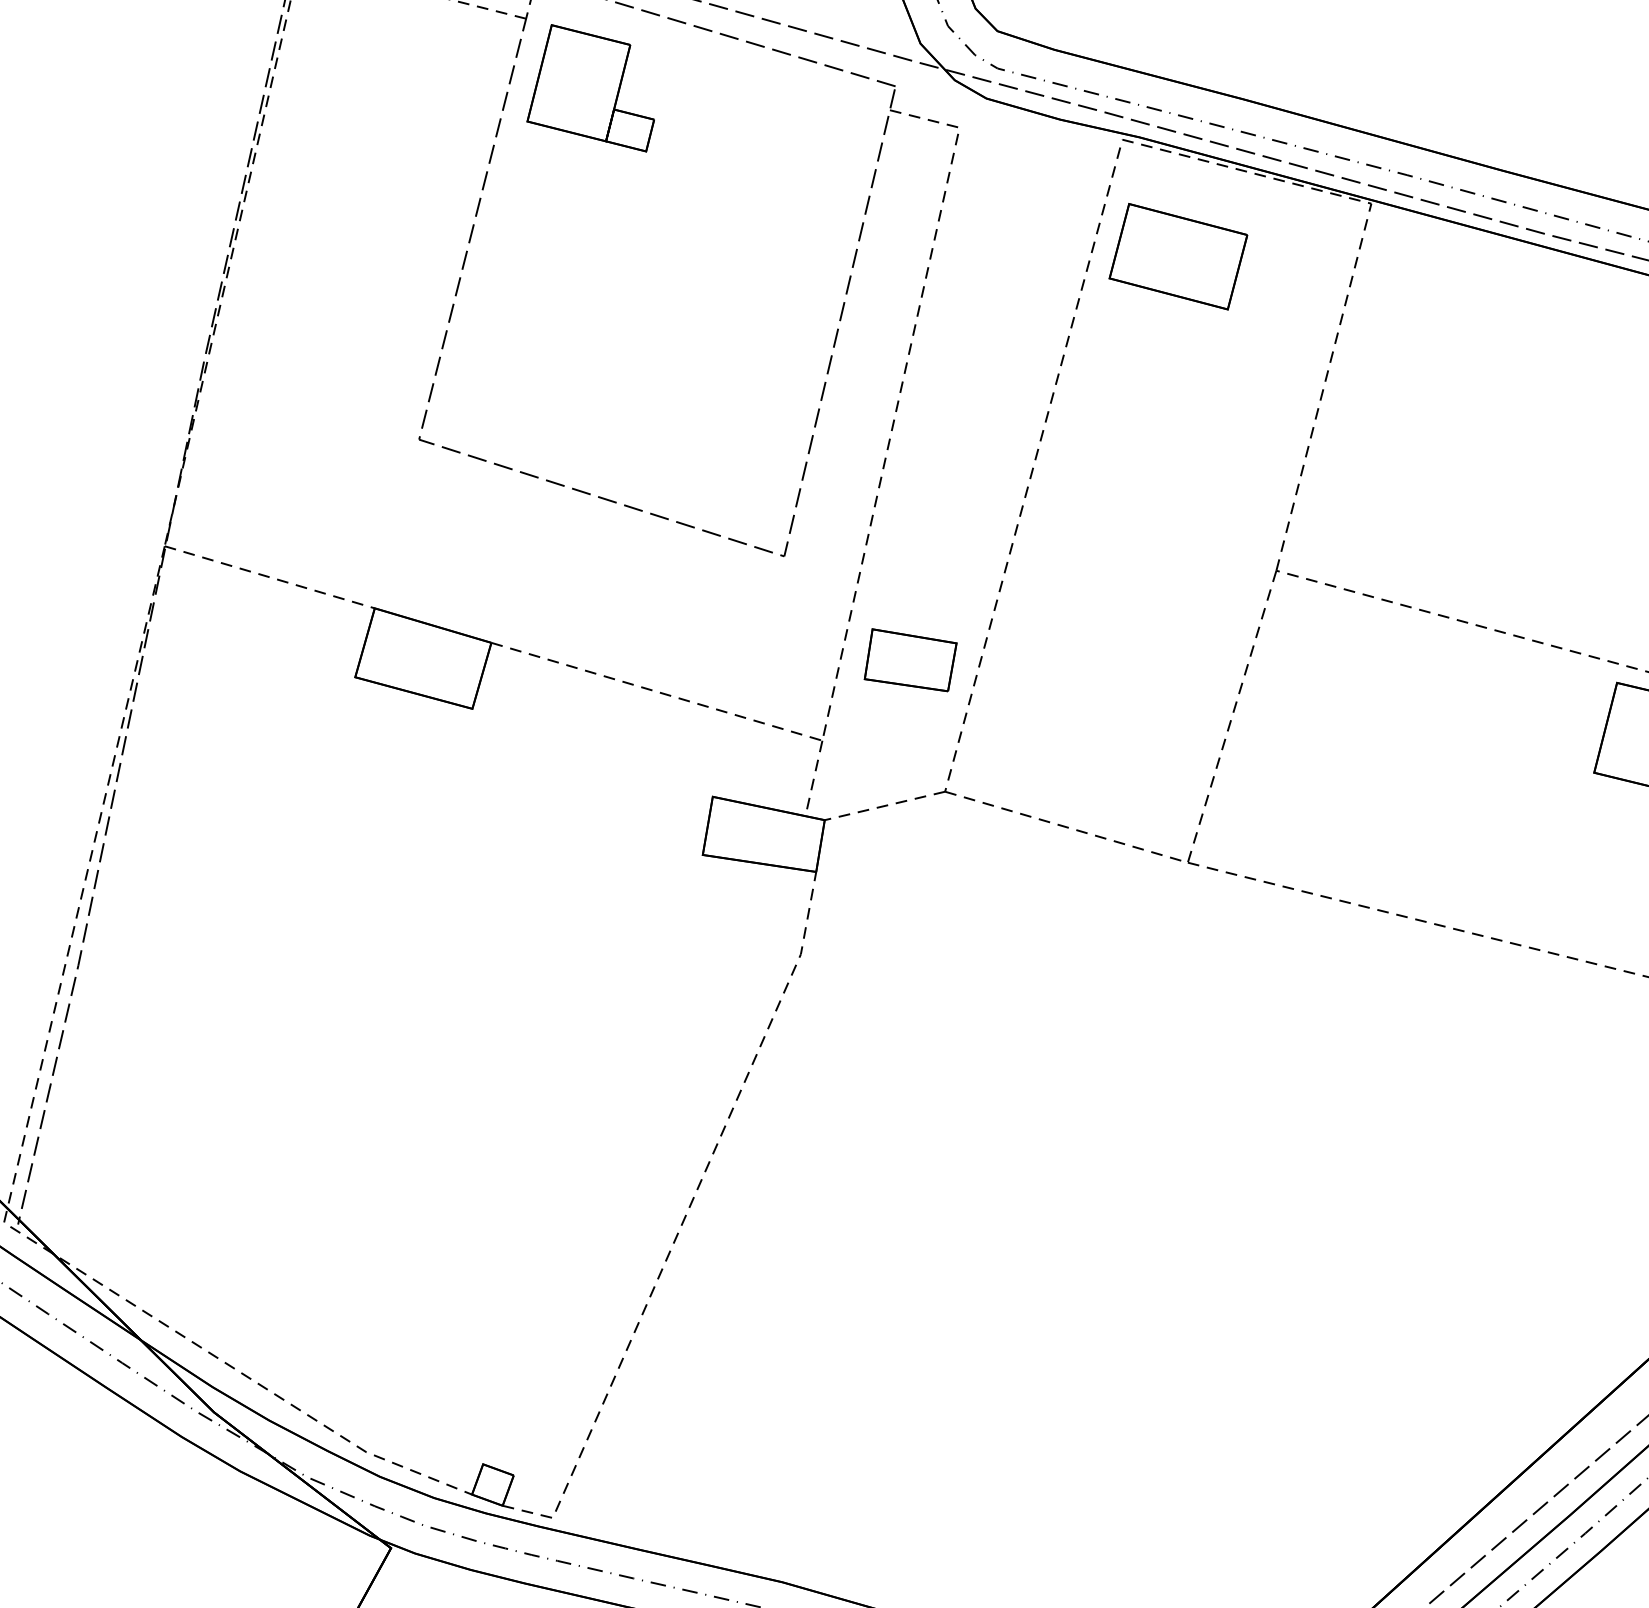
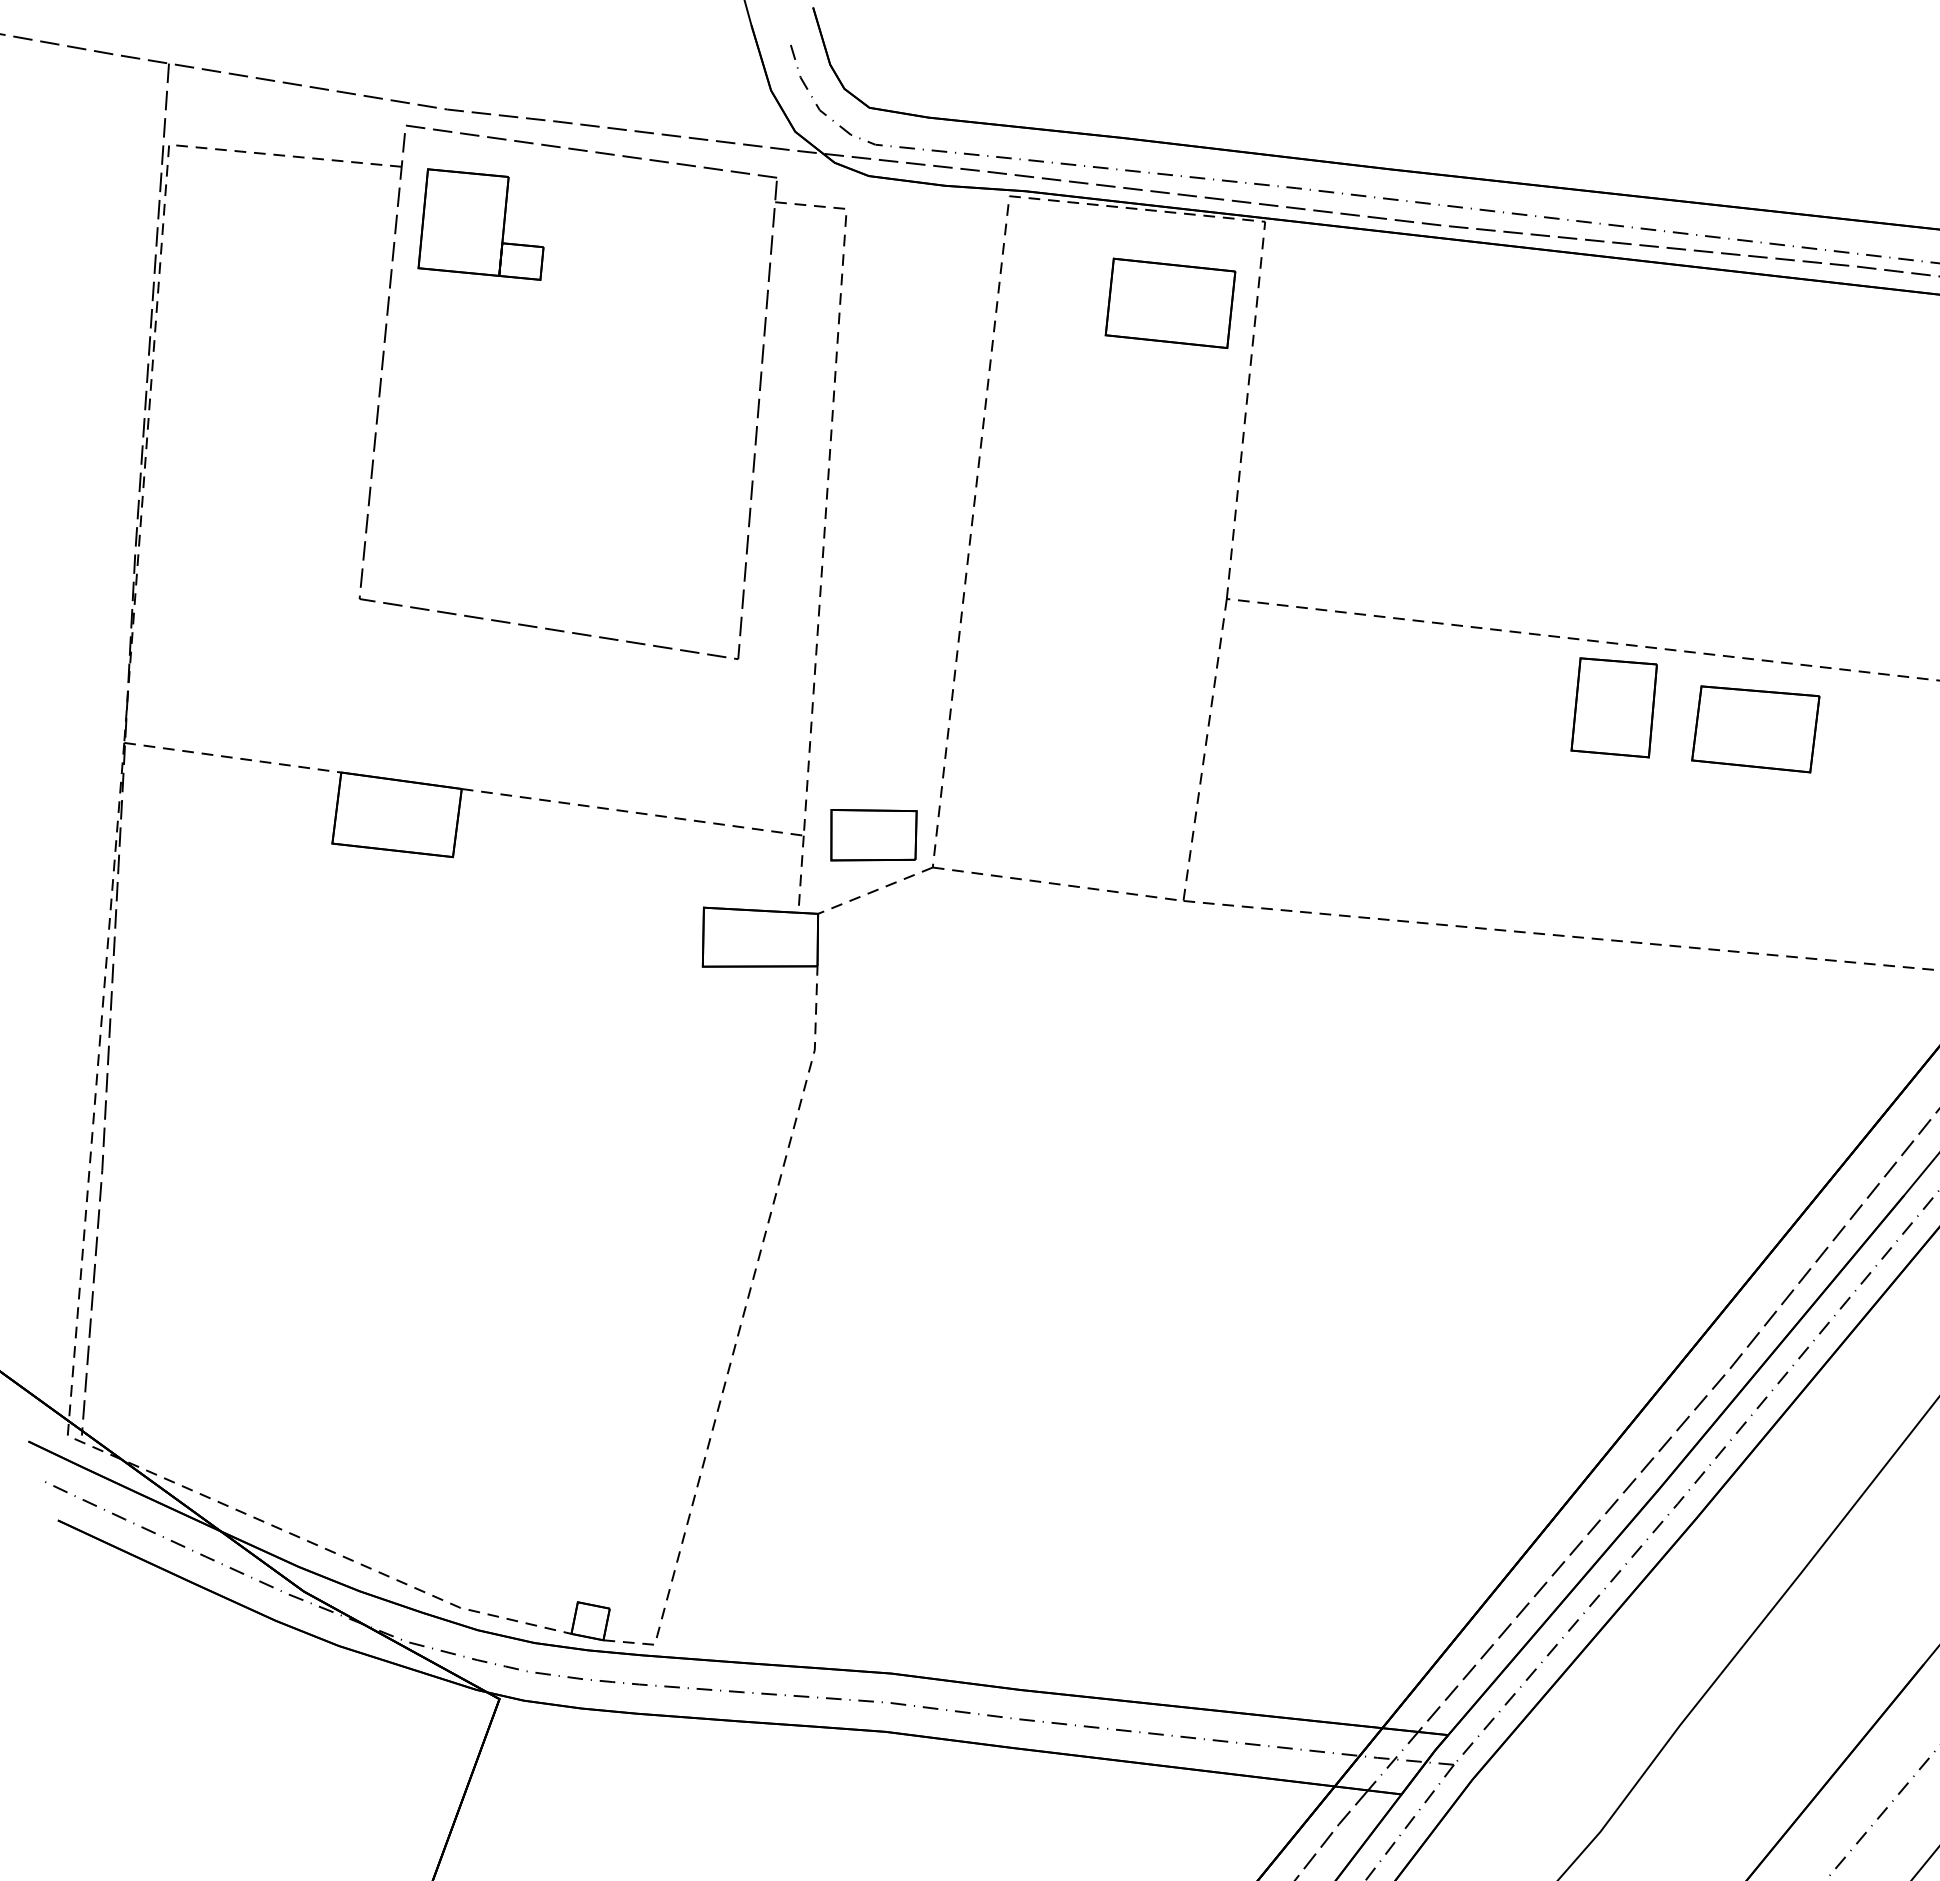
part: (1178, 255) -> (1170, 302), moved
part: (910, 660) -> (873, 835), moved

